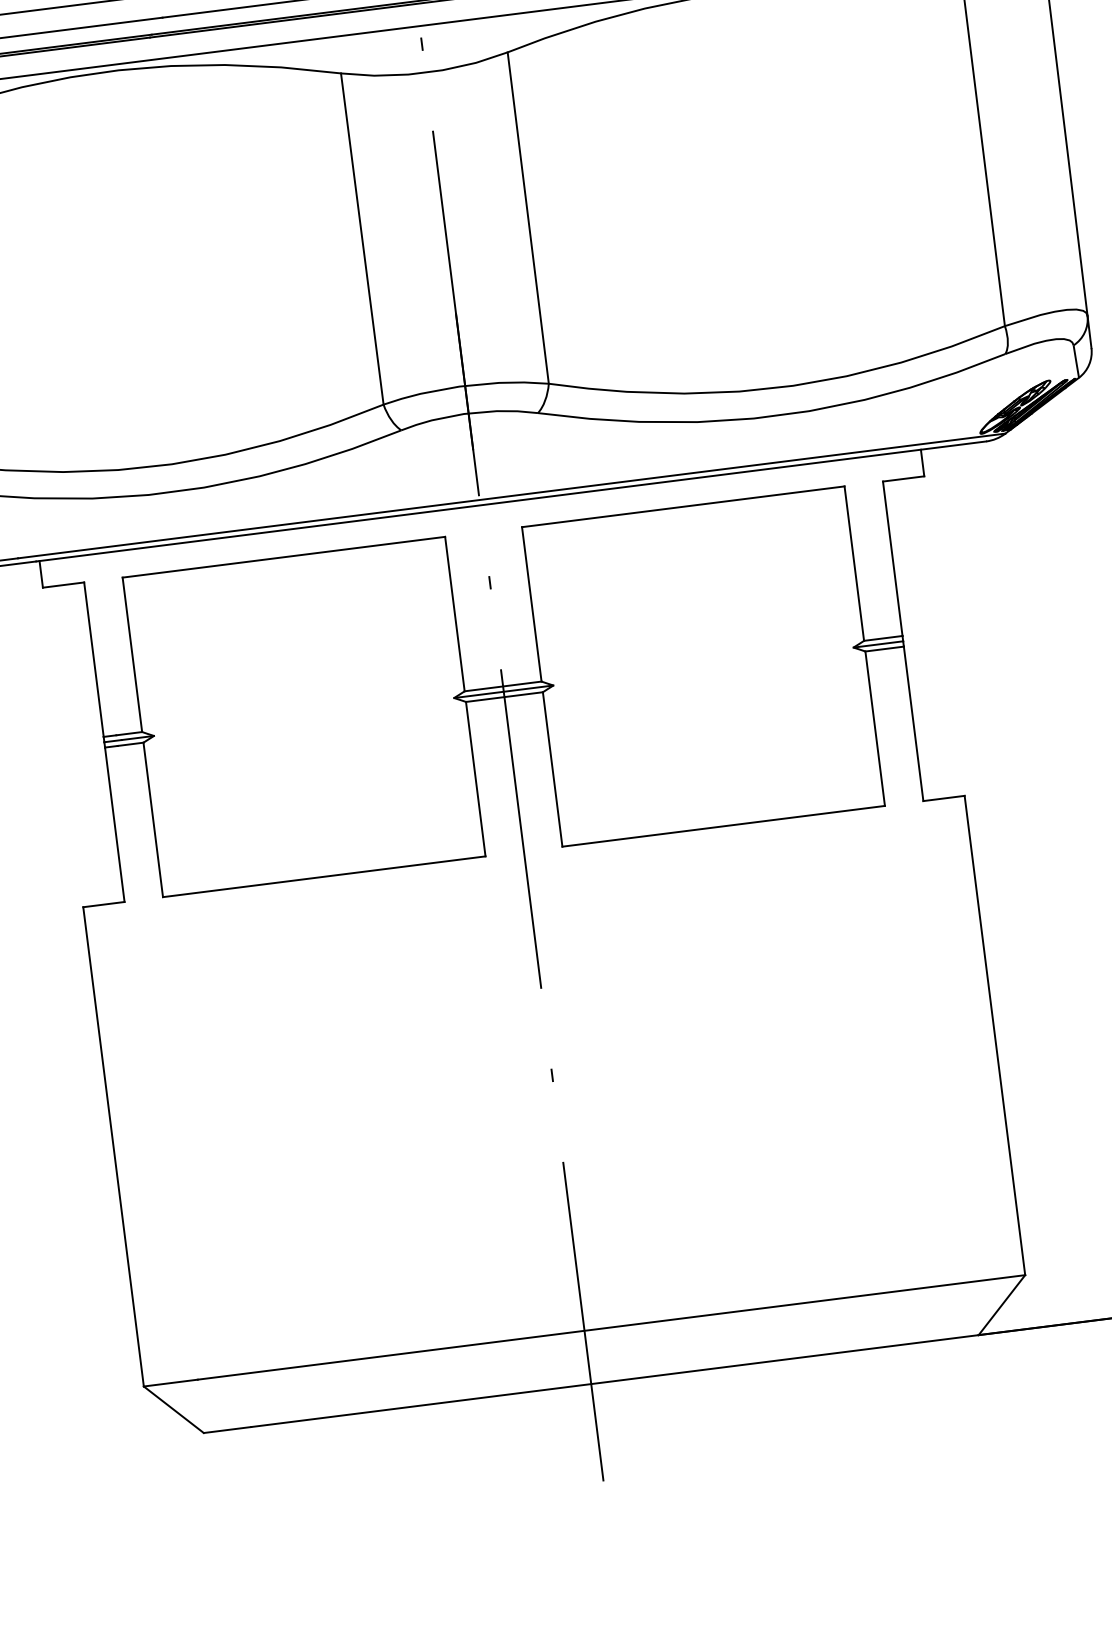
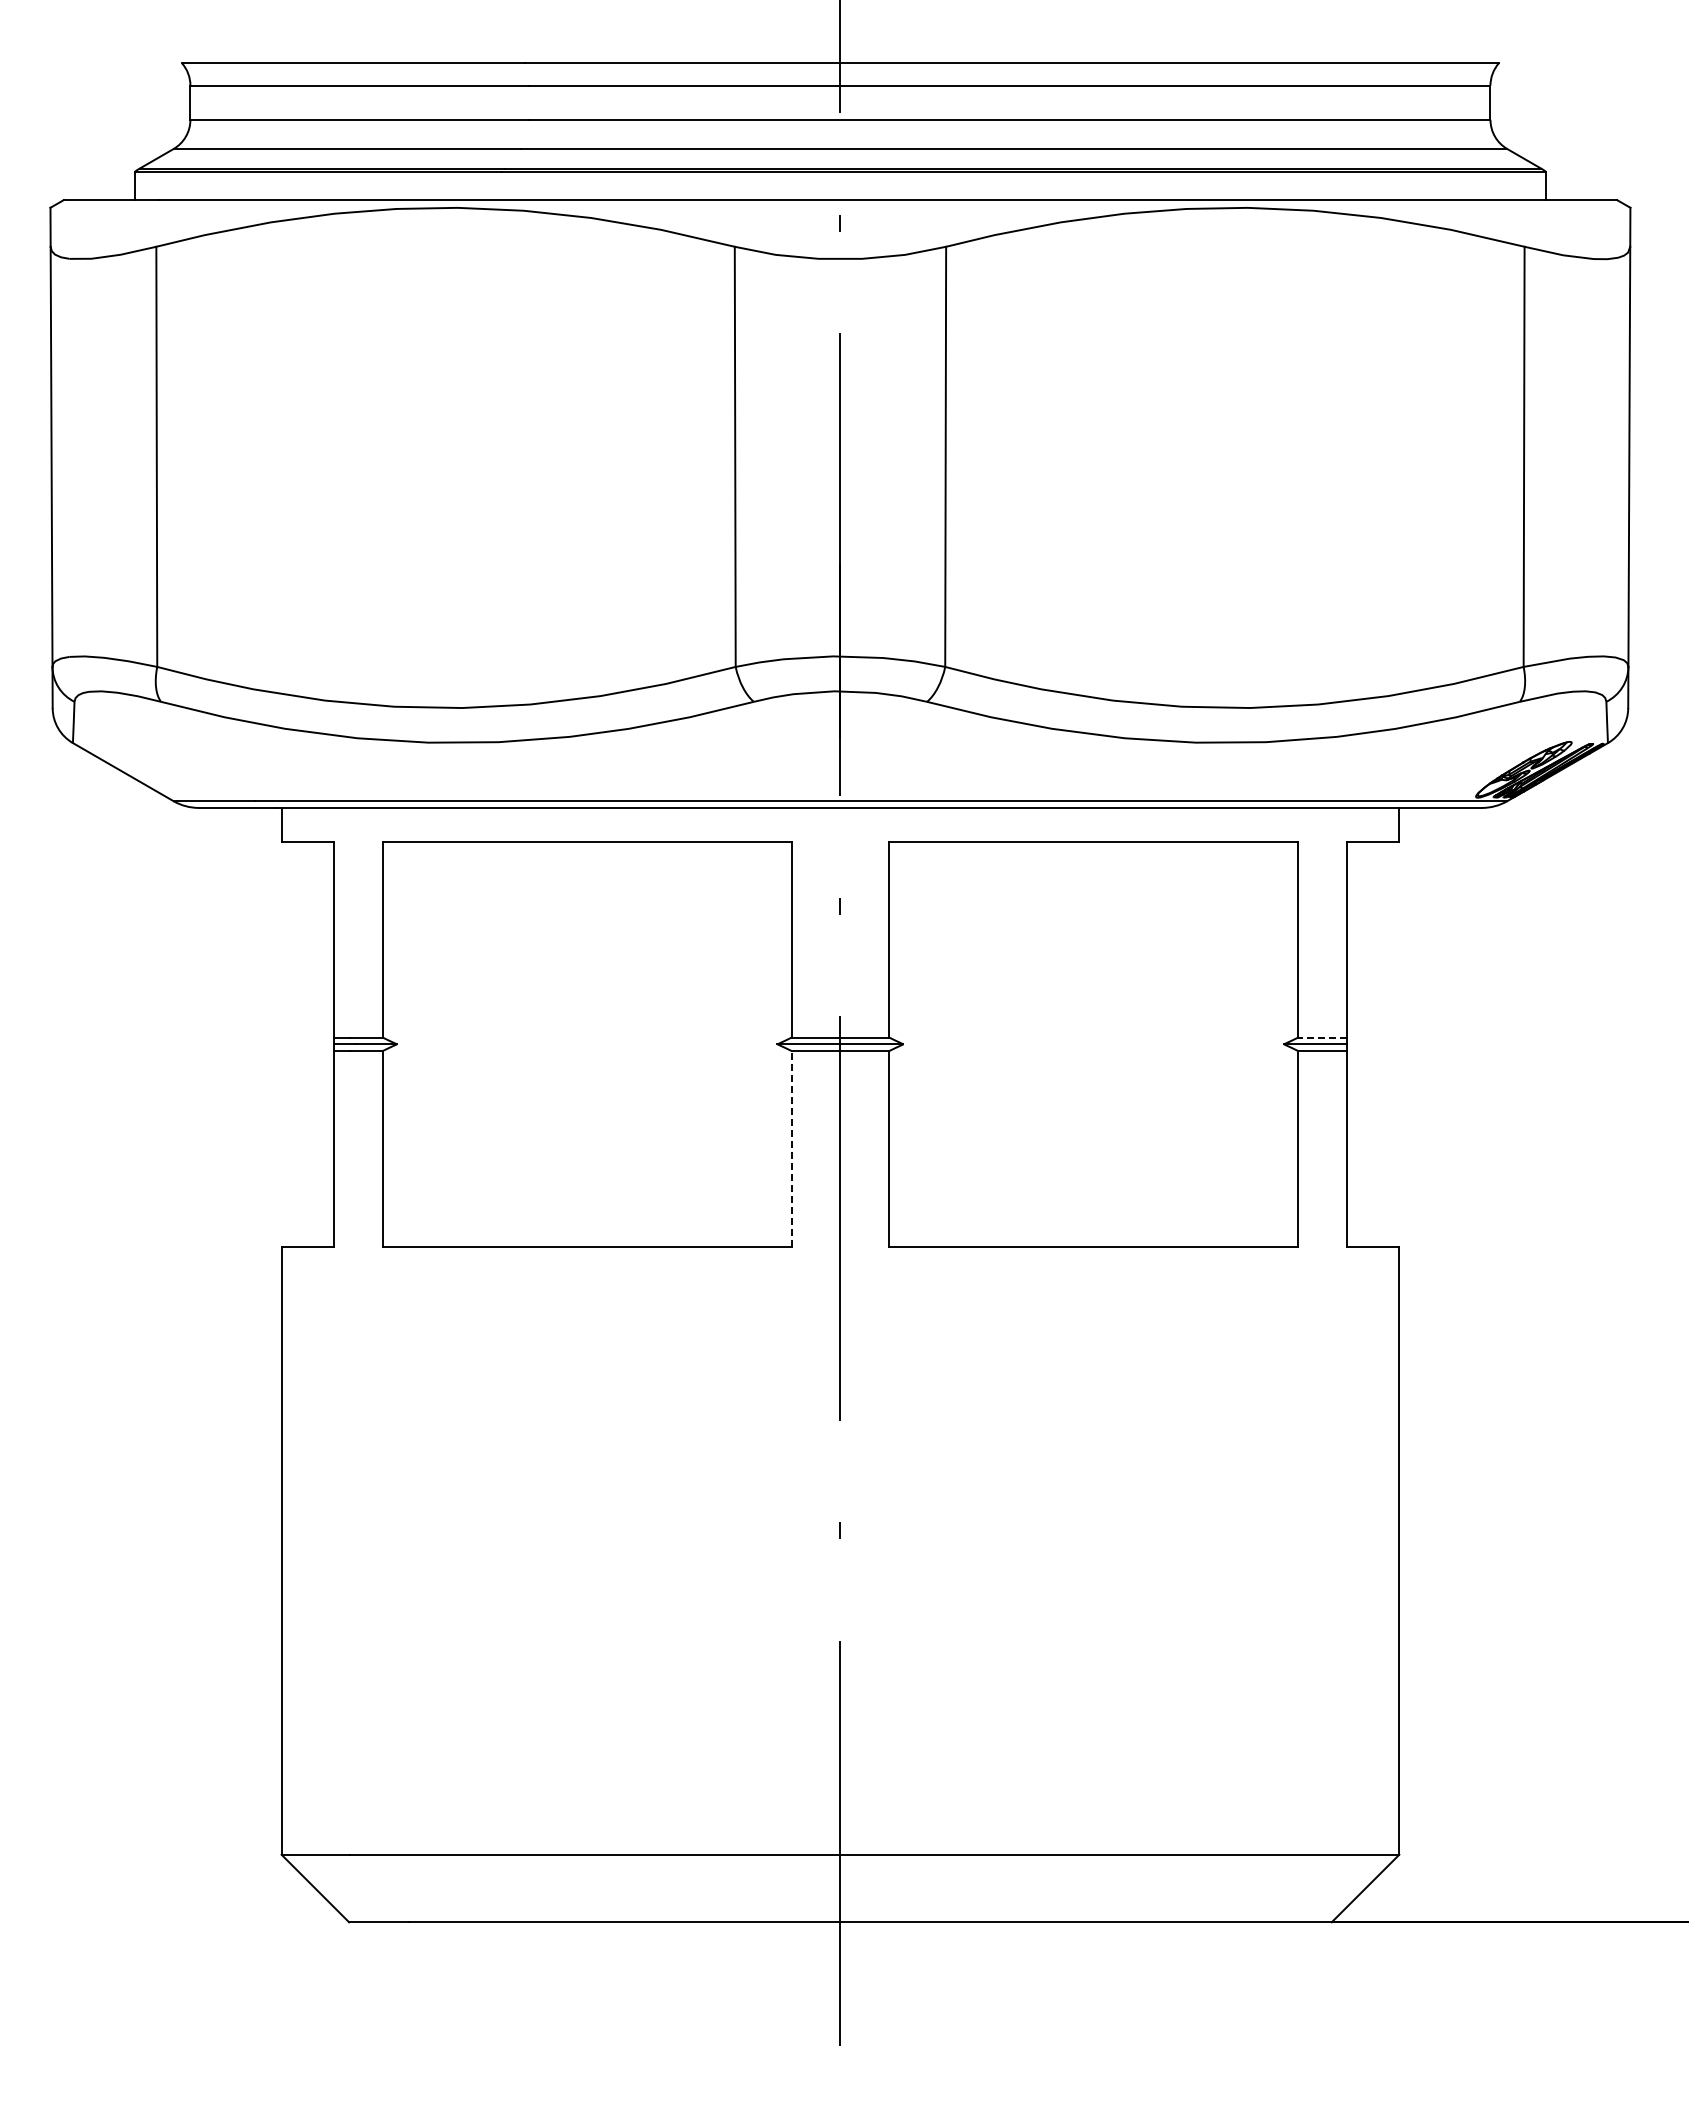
line: (883, 638) -> (1322, 1037), solid -> dashed
line: (475, 779) -> (791, 1149), solid -> dashed

